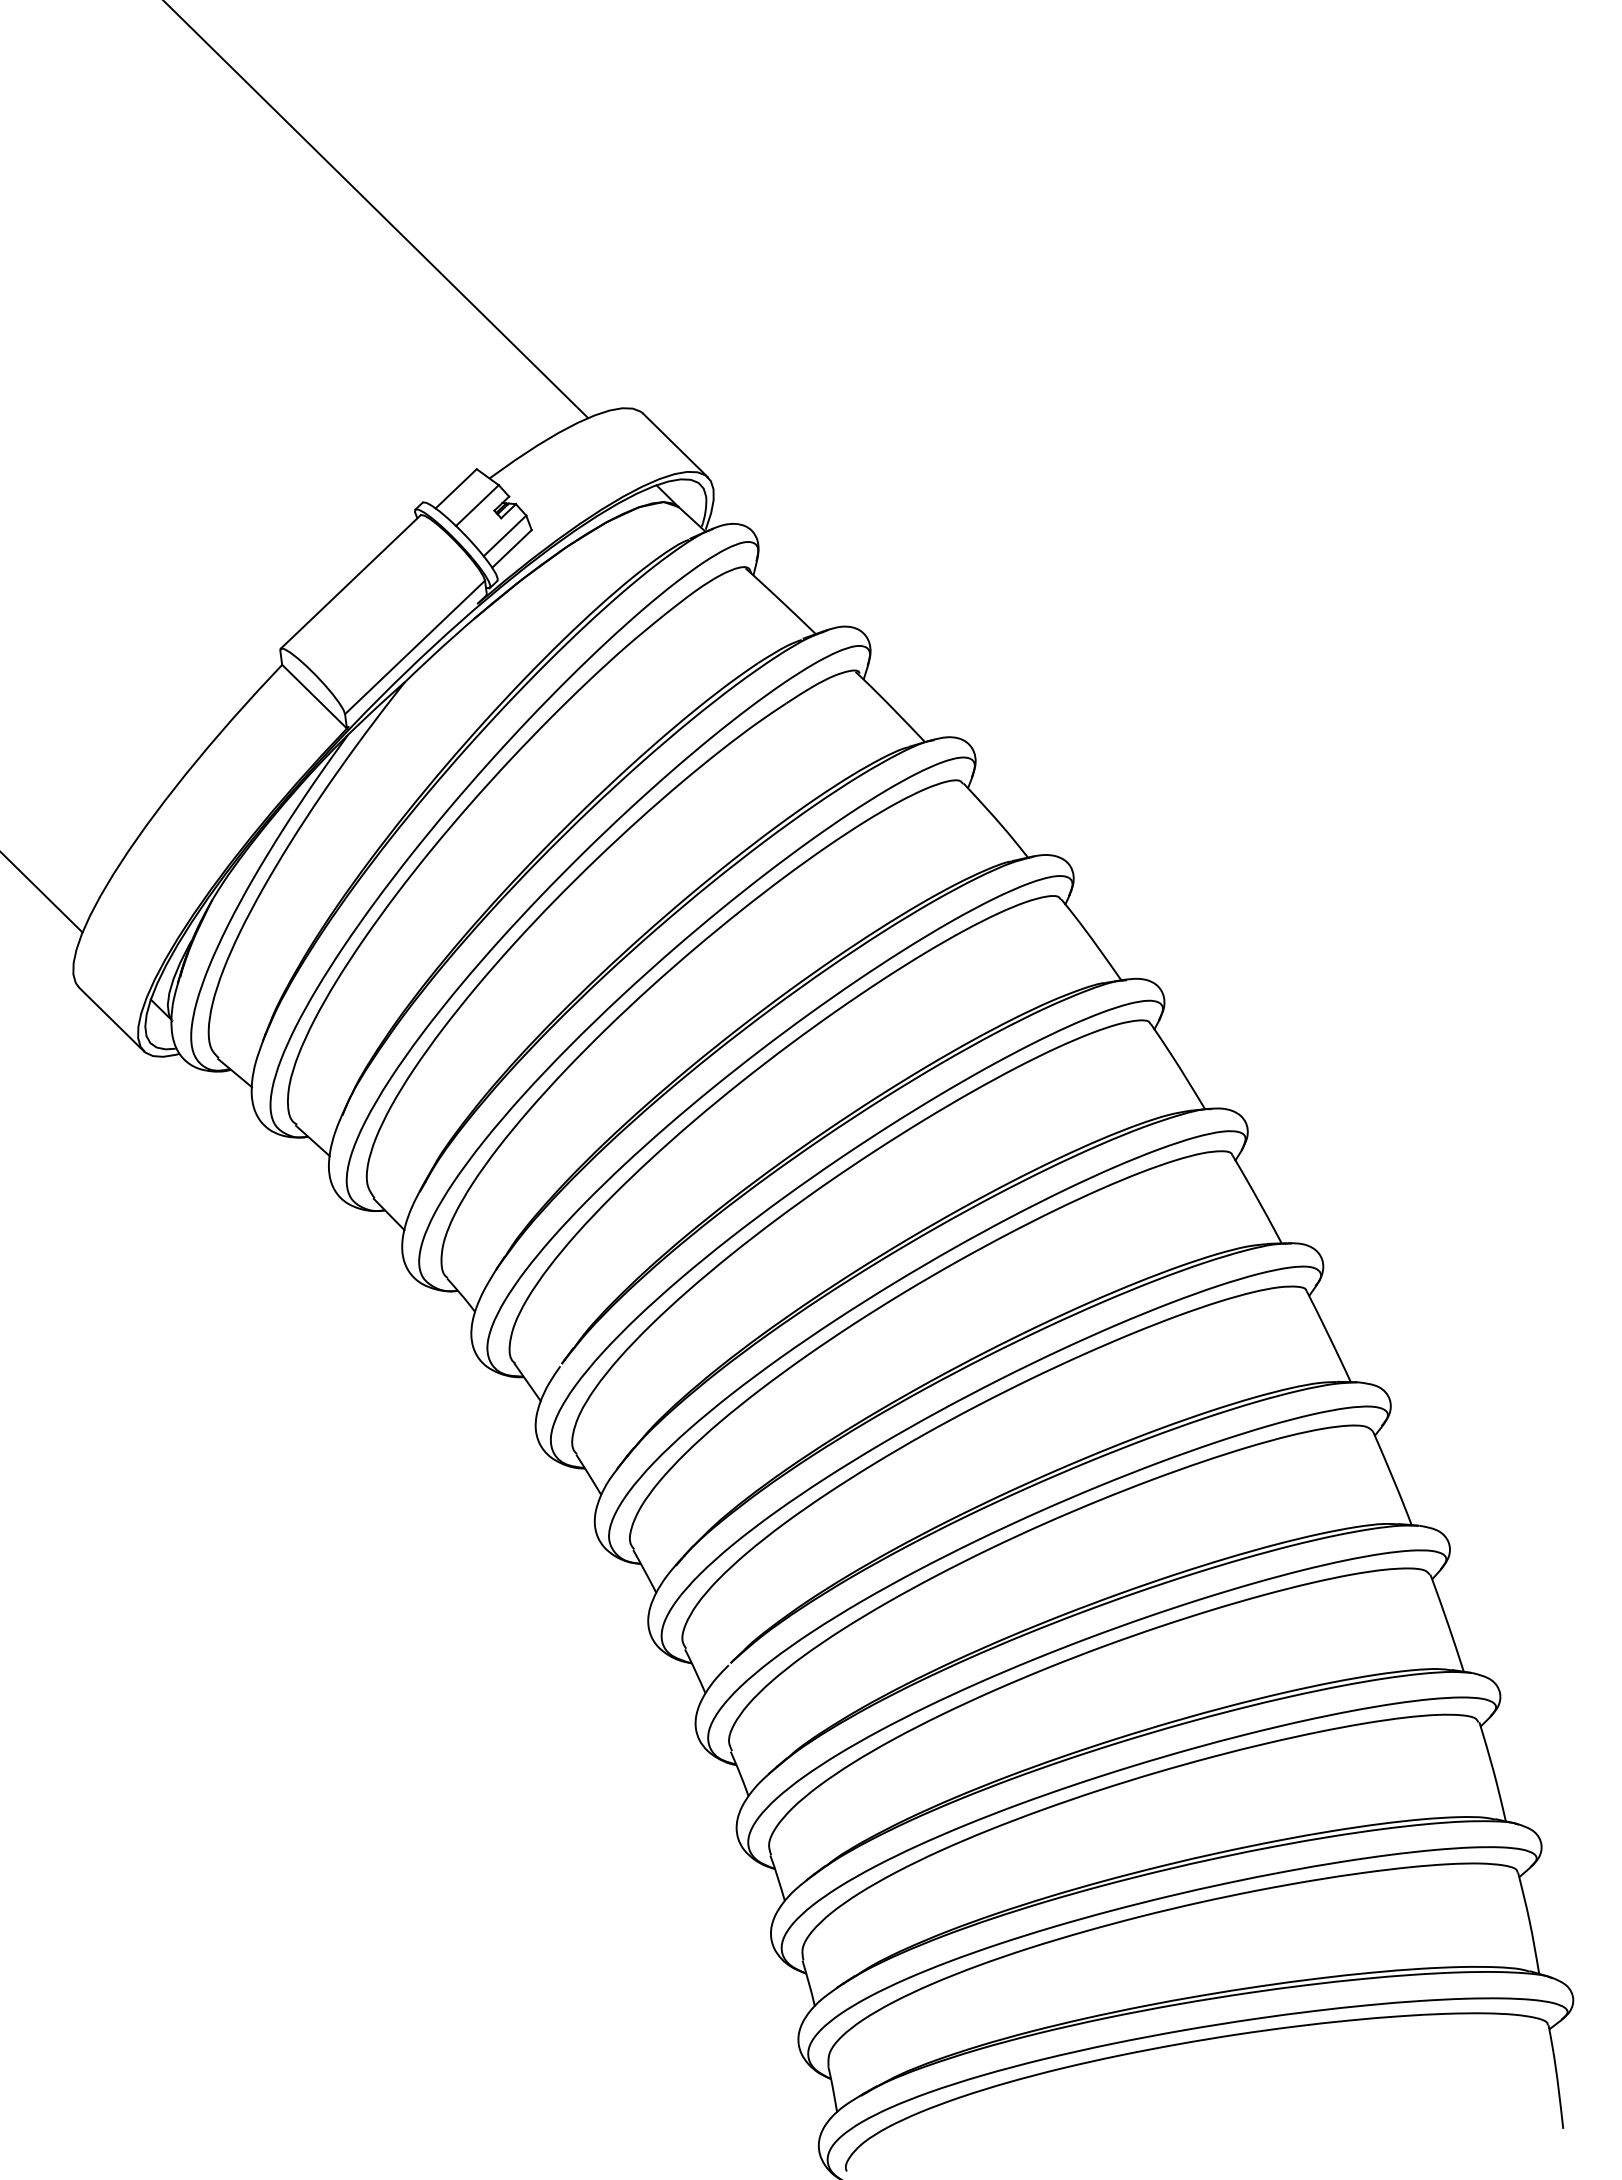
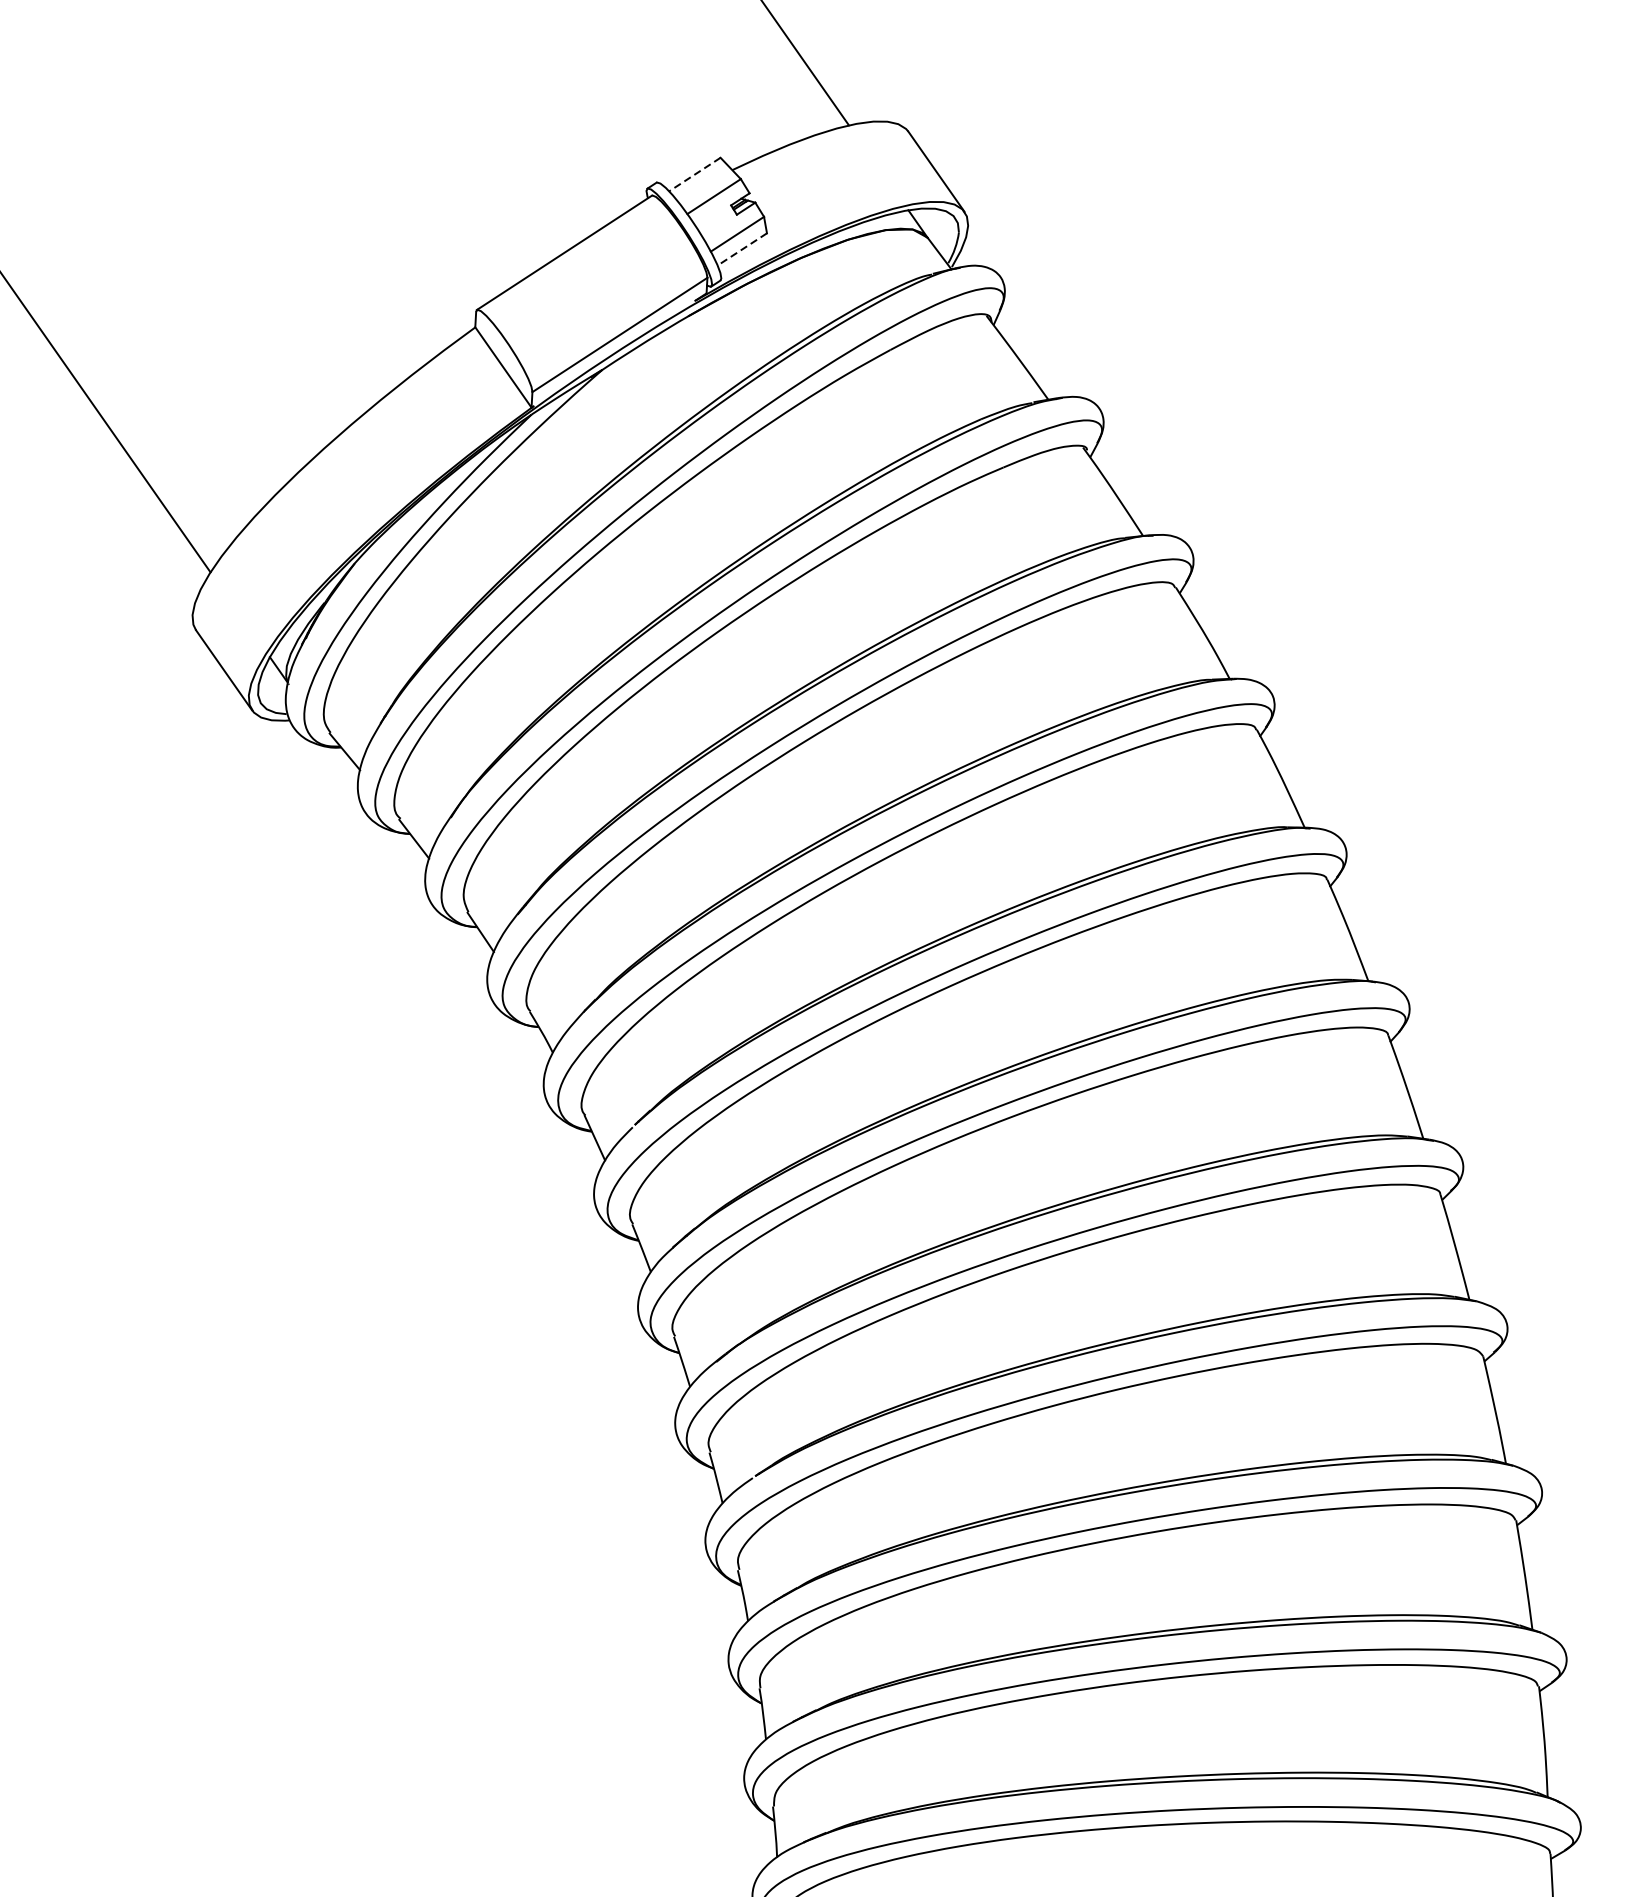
line: (455, 489) -> (693, 175), solid -> dashed
line: (511, 549) -> (741, 249), solid -> dashed

